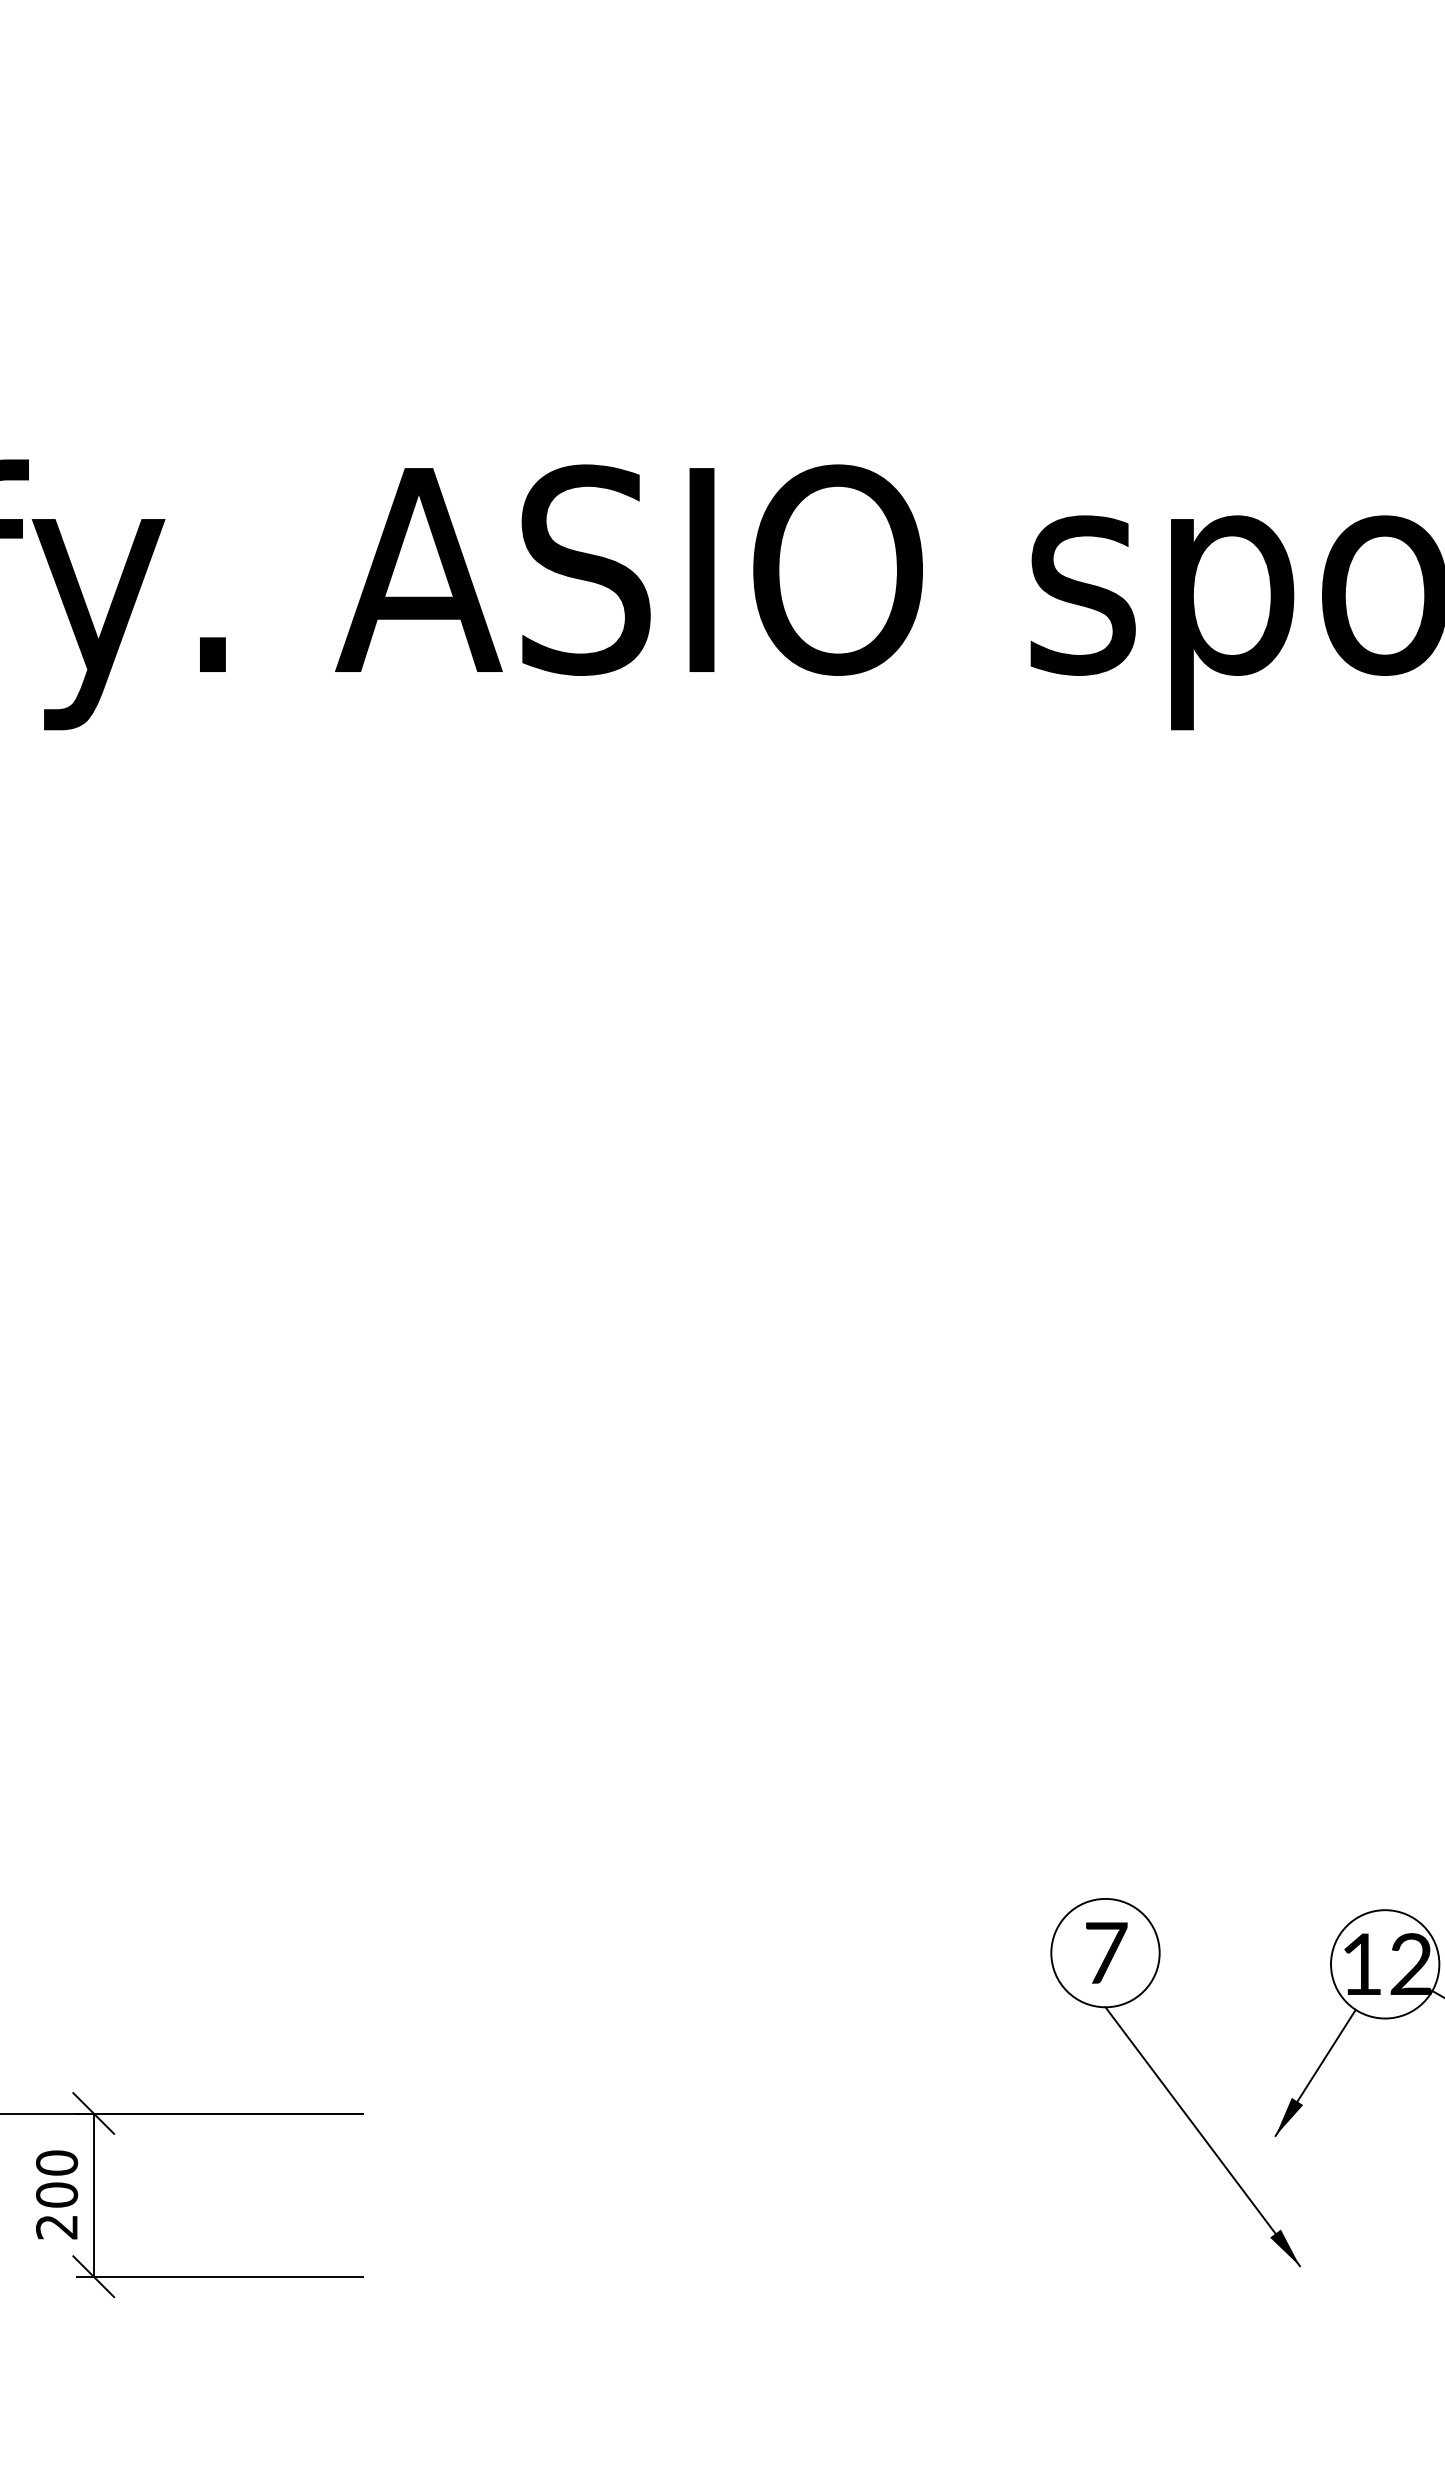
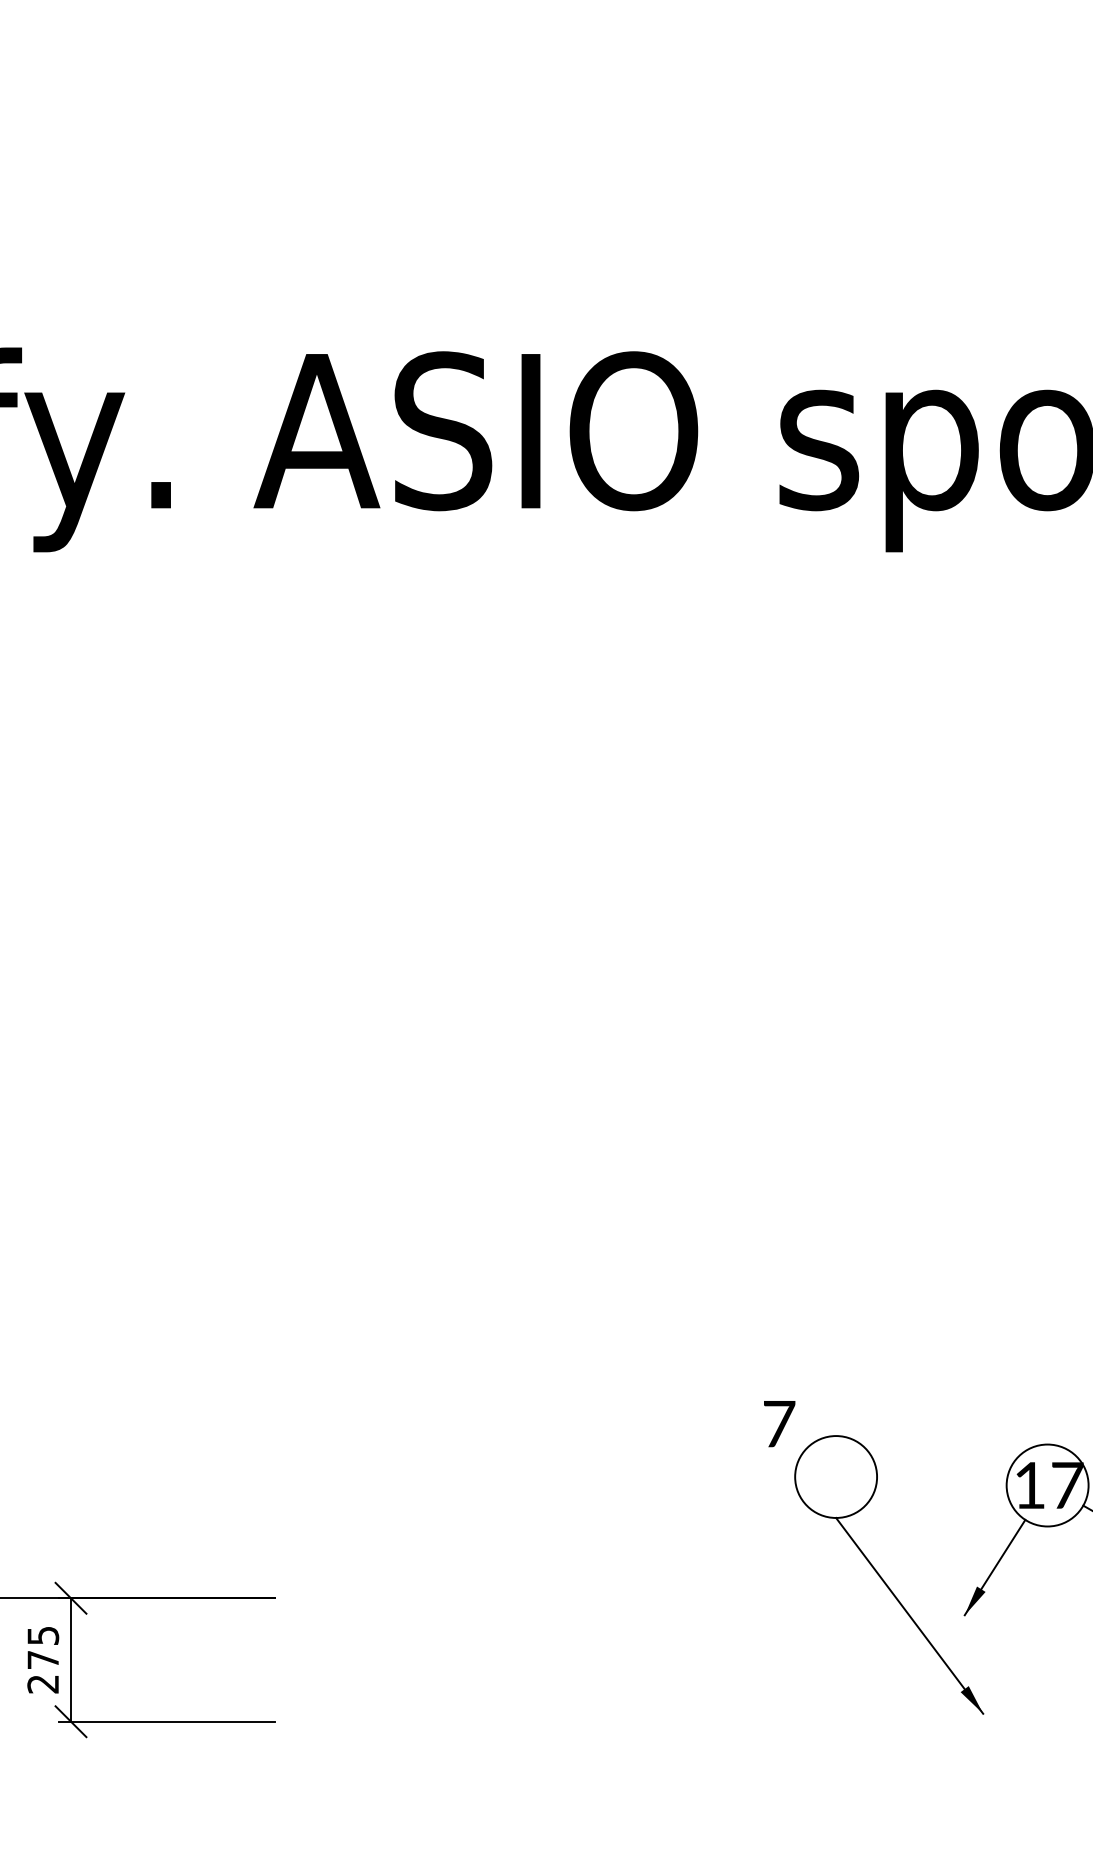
text: (1106, 1952) -> (779, 1423), moved
text: (1411, 1963) -> (1067, 1484), 12 -> 17
text: (56, 2178) -> (42, 1647), 200 -> 275

